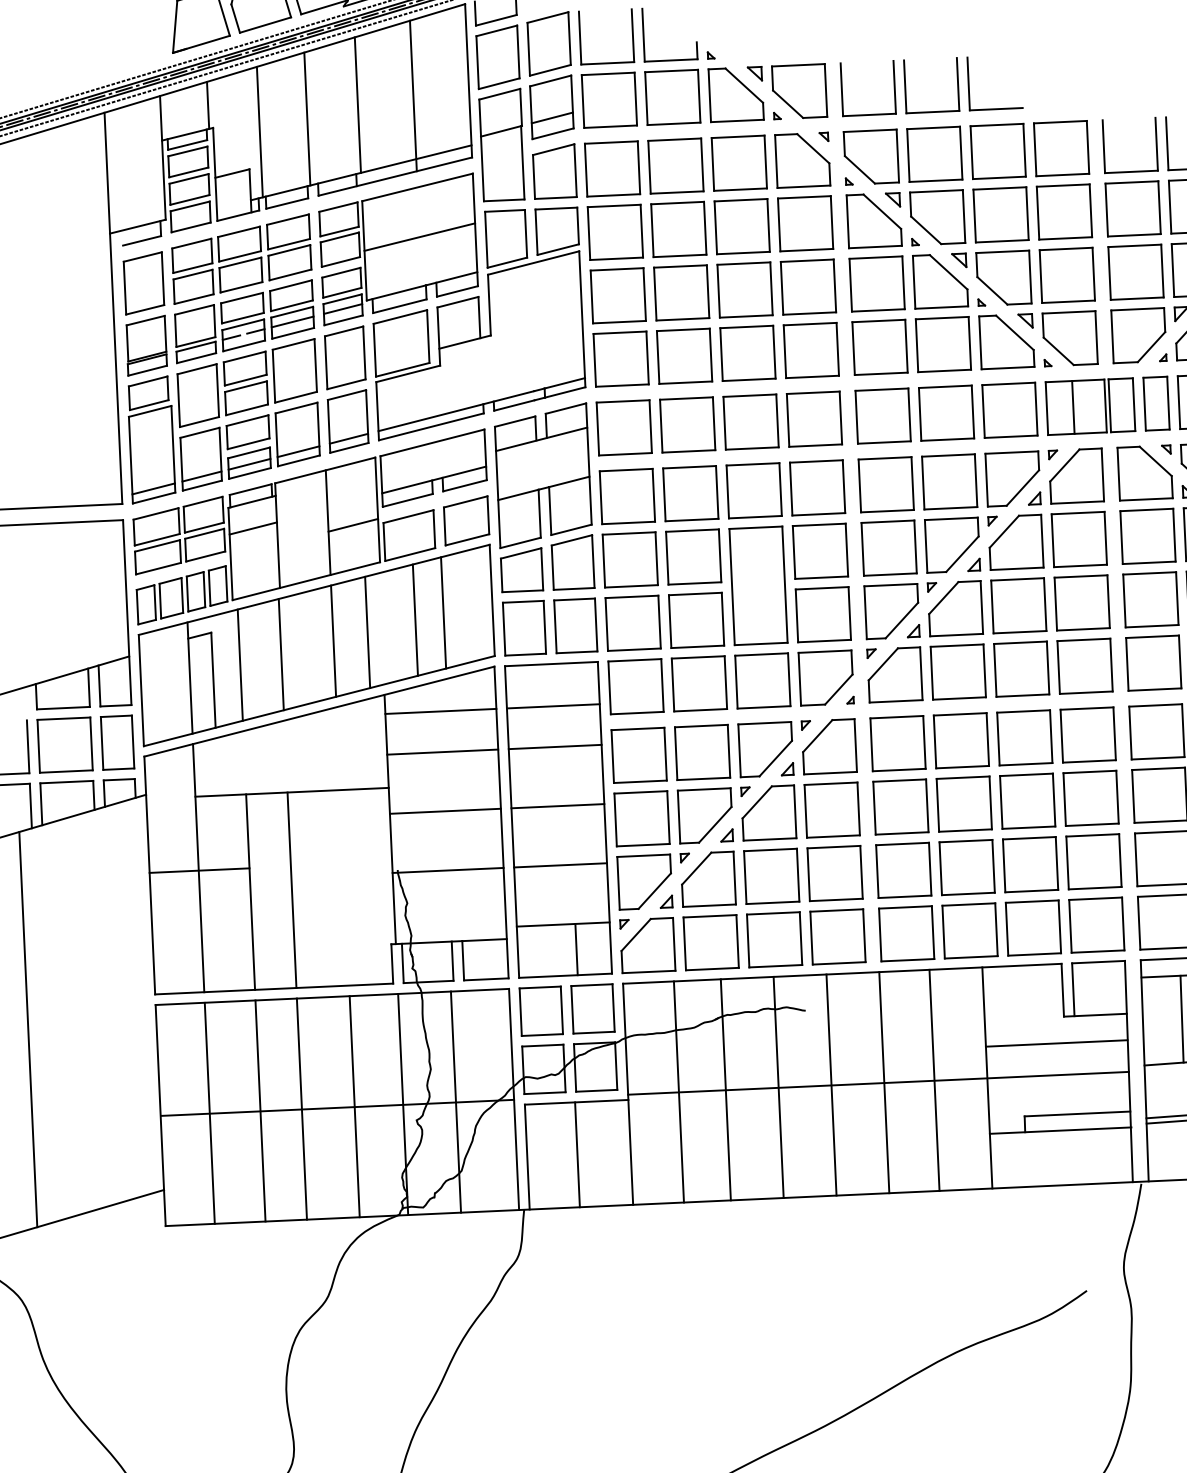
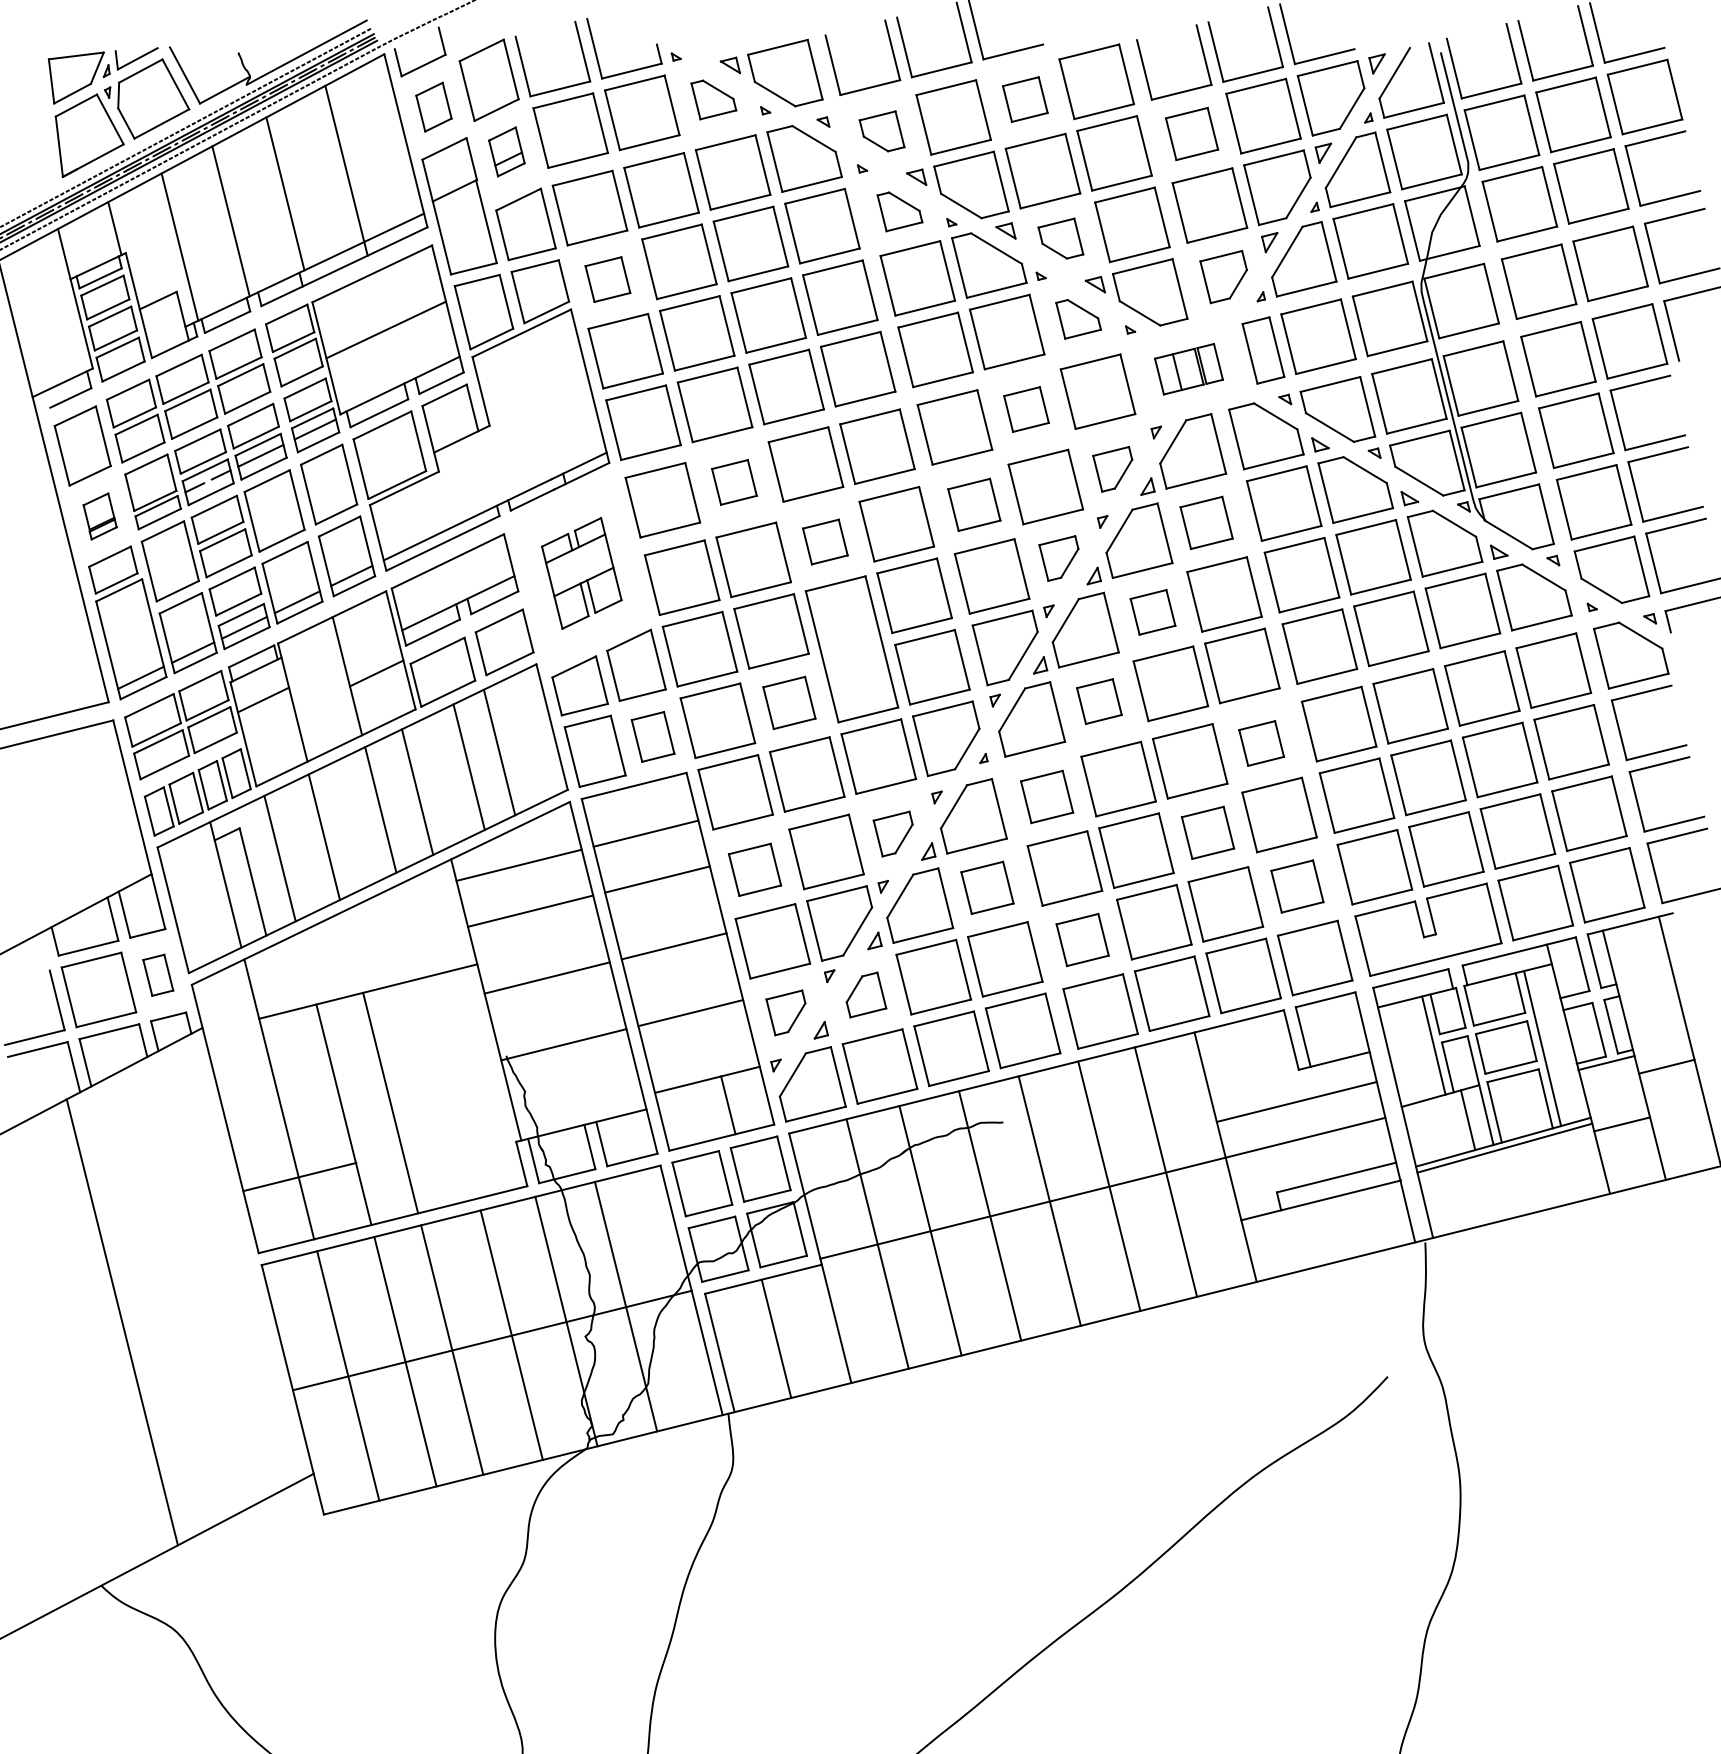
part: (497, 56) -> (433, 106), size x0.6
part: (735, 98) -> (713, 99), size x0.6
part: (551, 106) -> (506, 151), size x0.6
part: (998, 151) -> (1025, 99), size x0.6
part: (871, 153) -> (881, 131), size x0.6
part: (1132, 208) -> (1191, 133), size x0.7
part: (873, 224) -> (899, 211), size x0.6
part: (615, 232) -> (607, 279), size x0.6
part: (1004, 274) -> (1060, 238), size x0.6
part: (1135, 334) -> (1223, 276), size x0.7
part: (146, 345) -> (99, 516), size x0.6
part: (1005, 346) -> (1078, 319), size x0.6
part: (1090, 406) -> (1188, 369), size x0.6
part: (946, 413) -> (1026, 409), size x0.6
part: (687, 425) -> (734, 482), size x0.6
part: (543, 475) -> (581, 573), size x0.6
part: (1008, 478) -> (1112, 469), size x0.6
part: (886, 484) -> (974, 504), size x0.7
part: (754, 490) -> (825, 541), size x0.6
part: (1079, 539) -> (1206, 522), size x0.7
part: (948, 544) -> (1058, 558), size x0.6
part: (1018, 605) -> (1152, 612), size x0.6
part: (696, 620) -> (789, 702), size x0.7
part: (575, 625) -> (652, 736), size x0.7
part: (958, 671) -> (1099, 701), size x0.6
part: (1088, 734) -> (1261, 743), size x0.6
part: (117, 743) -> (158, 975), size x0.6
part: (897, 743) -> (1046, 796), size x0.7
part: (761, 748) -> (892, 833), size x0.6
part: (638, 755) -> (754, 869), size x0.7
part: (1027, 800) -> (1207, 832), size x0.7
part: (832, 809) -> (987, 887), size x0.7
part: (1094, 861) -> (1297, 886), size x0.7
part: (903, 869) -> (1082, 939), size x0.7
line: (199, 870) -> (299, 1176), moved
part: (712, 879) -> (866, 994), size x0.6
part: (640, 880) -> (785, 1012), size x0.6

